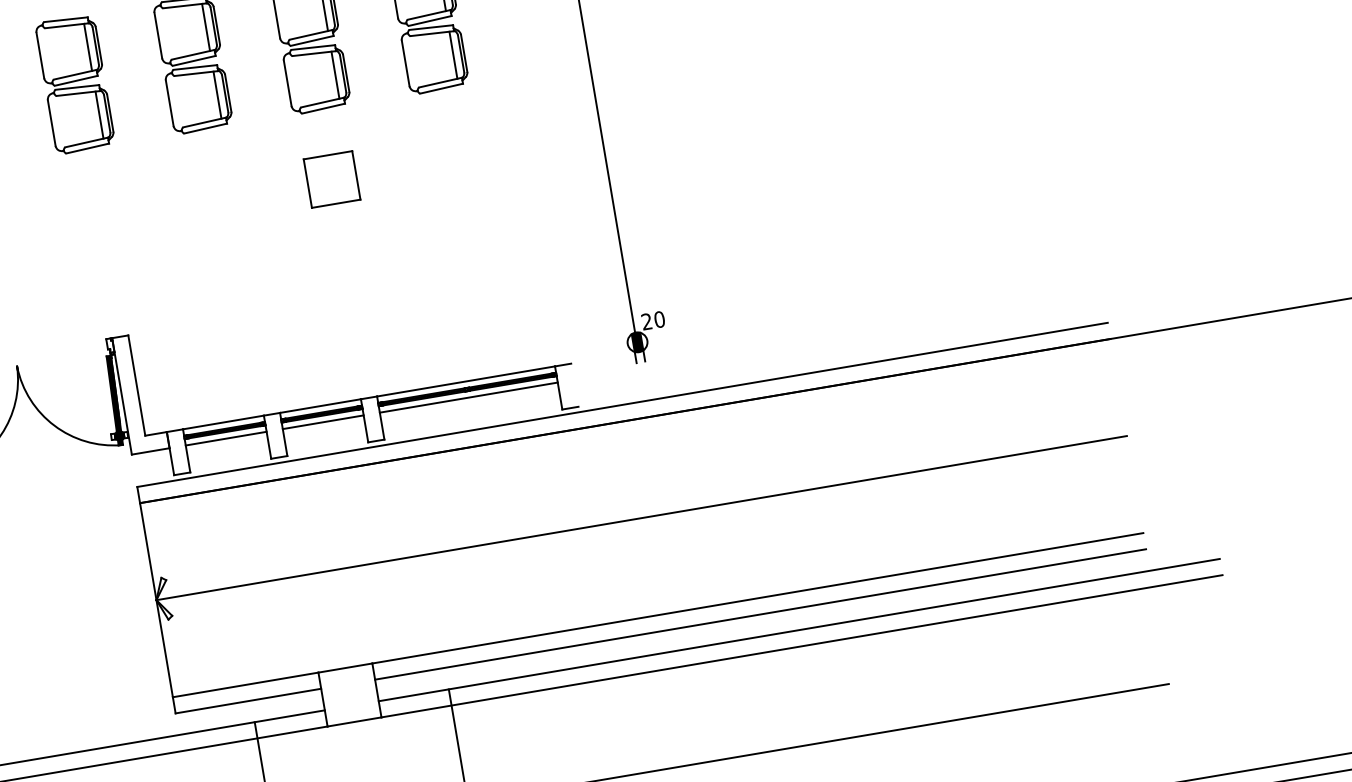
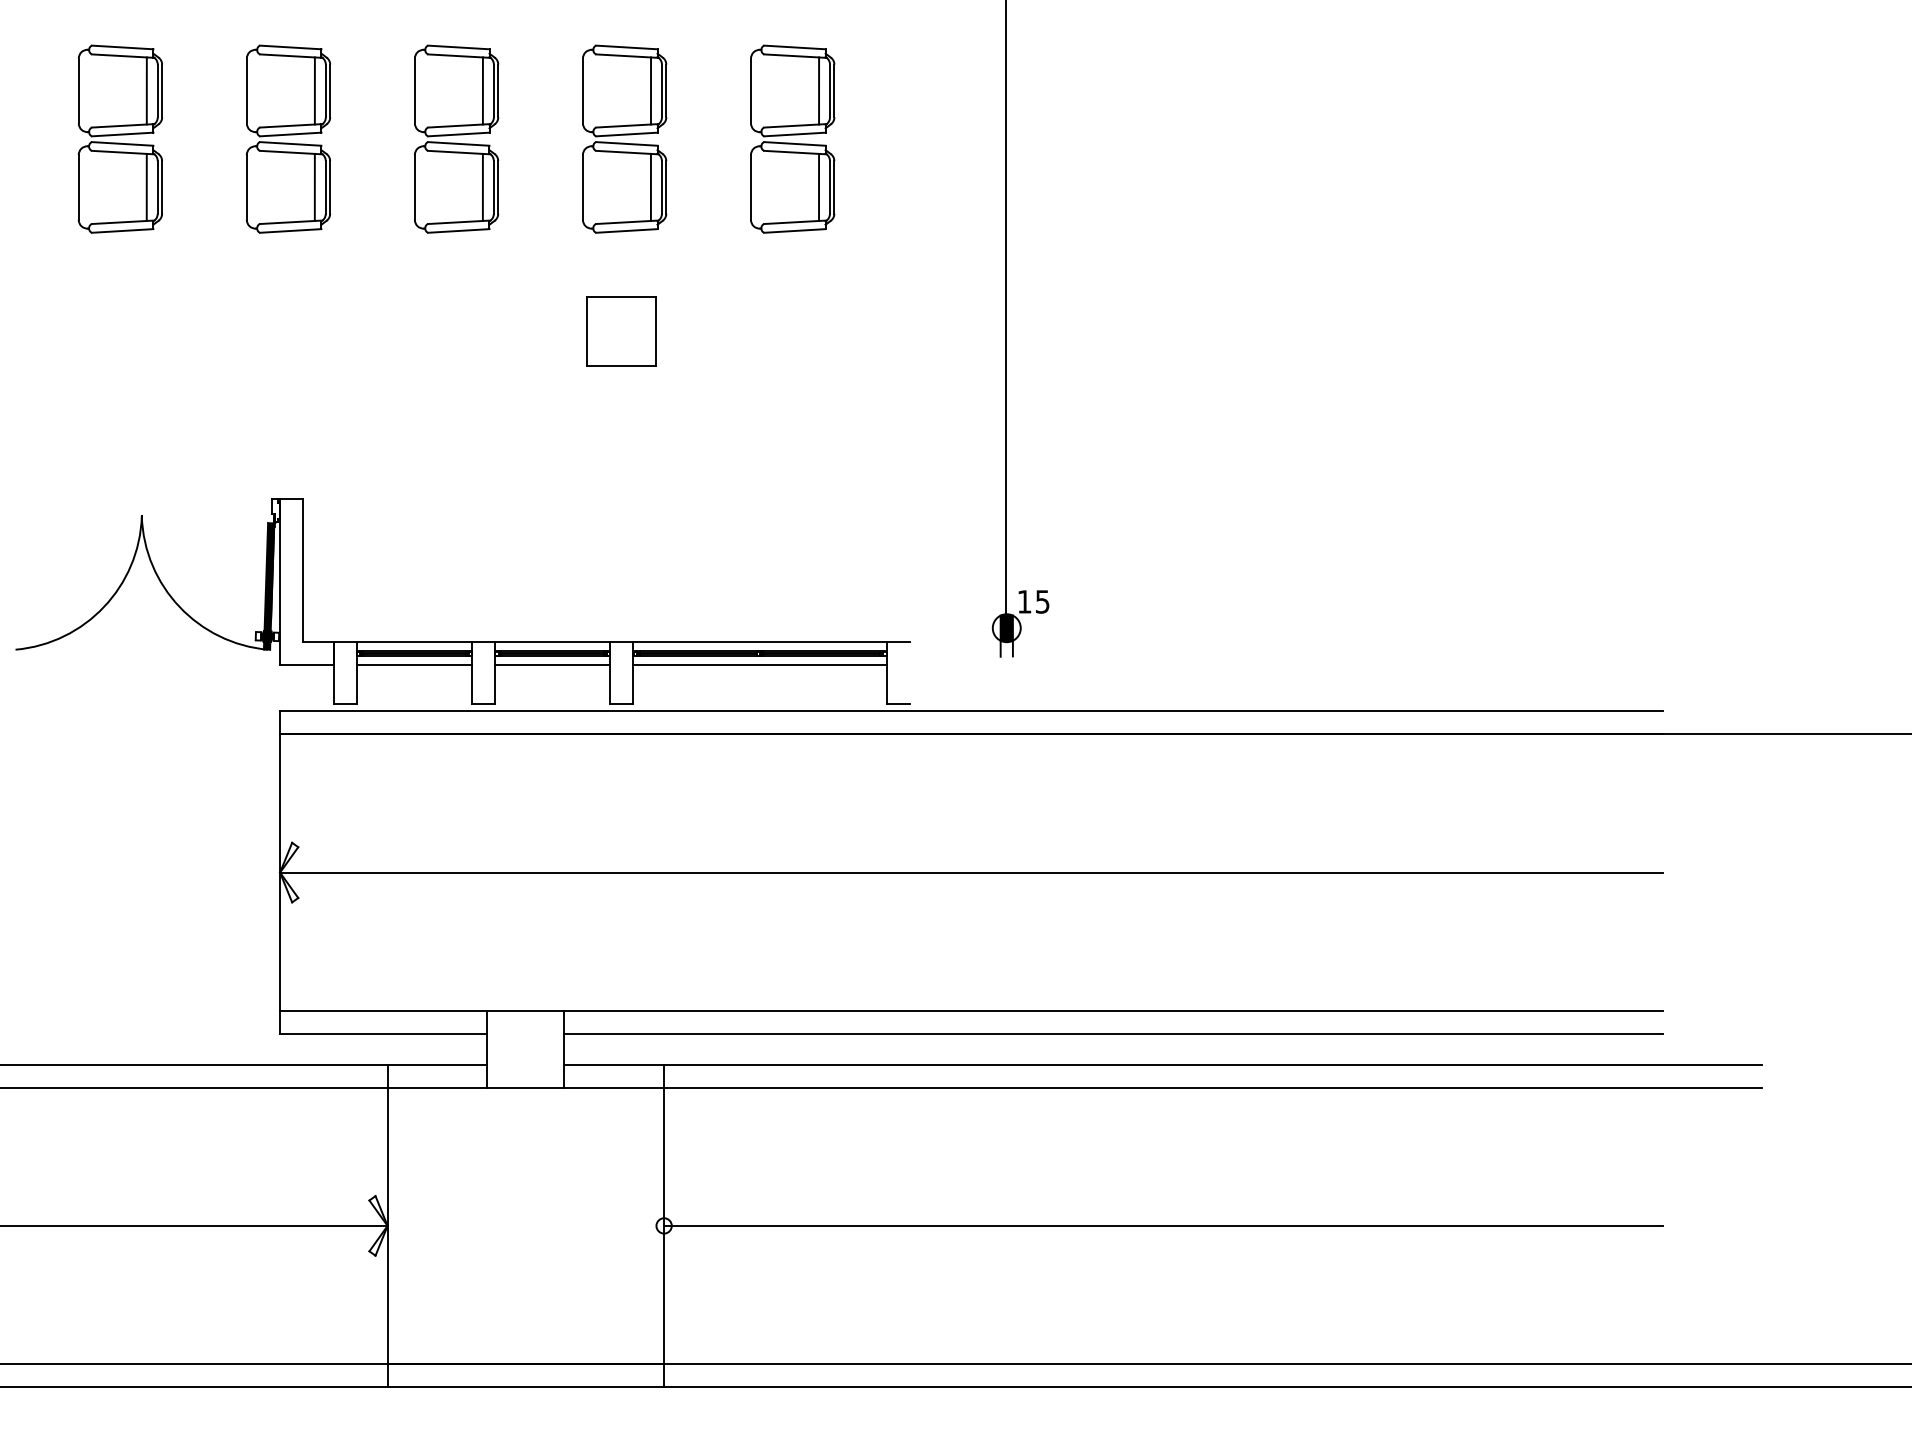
text: (653, 320) -> (1033, 601), 20 -> 15

